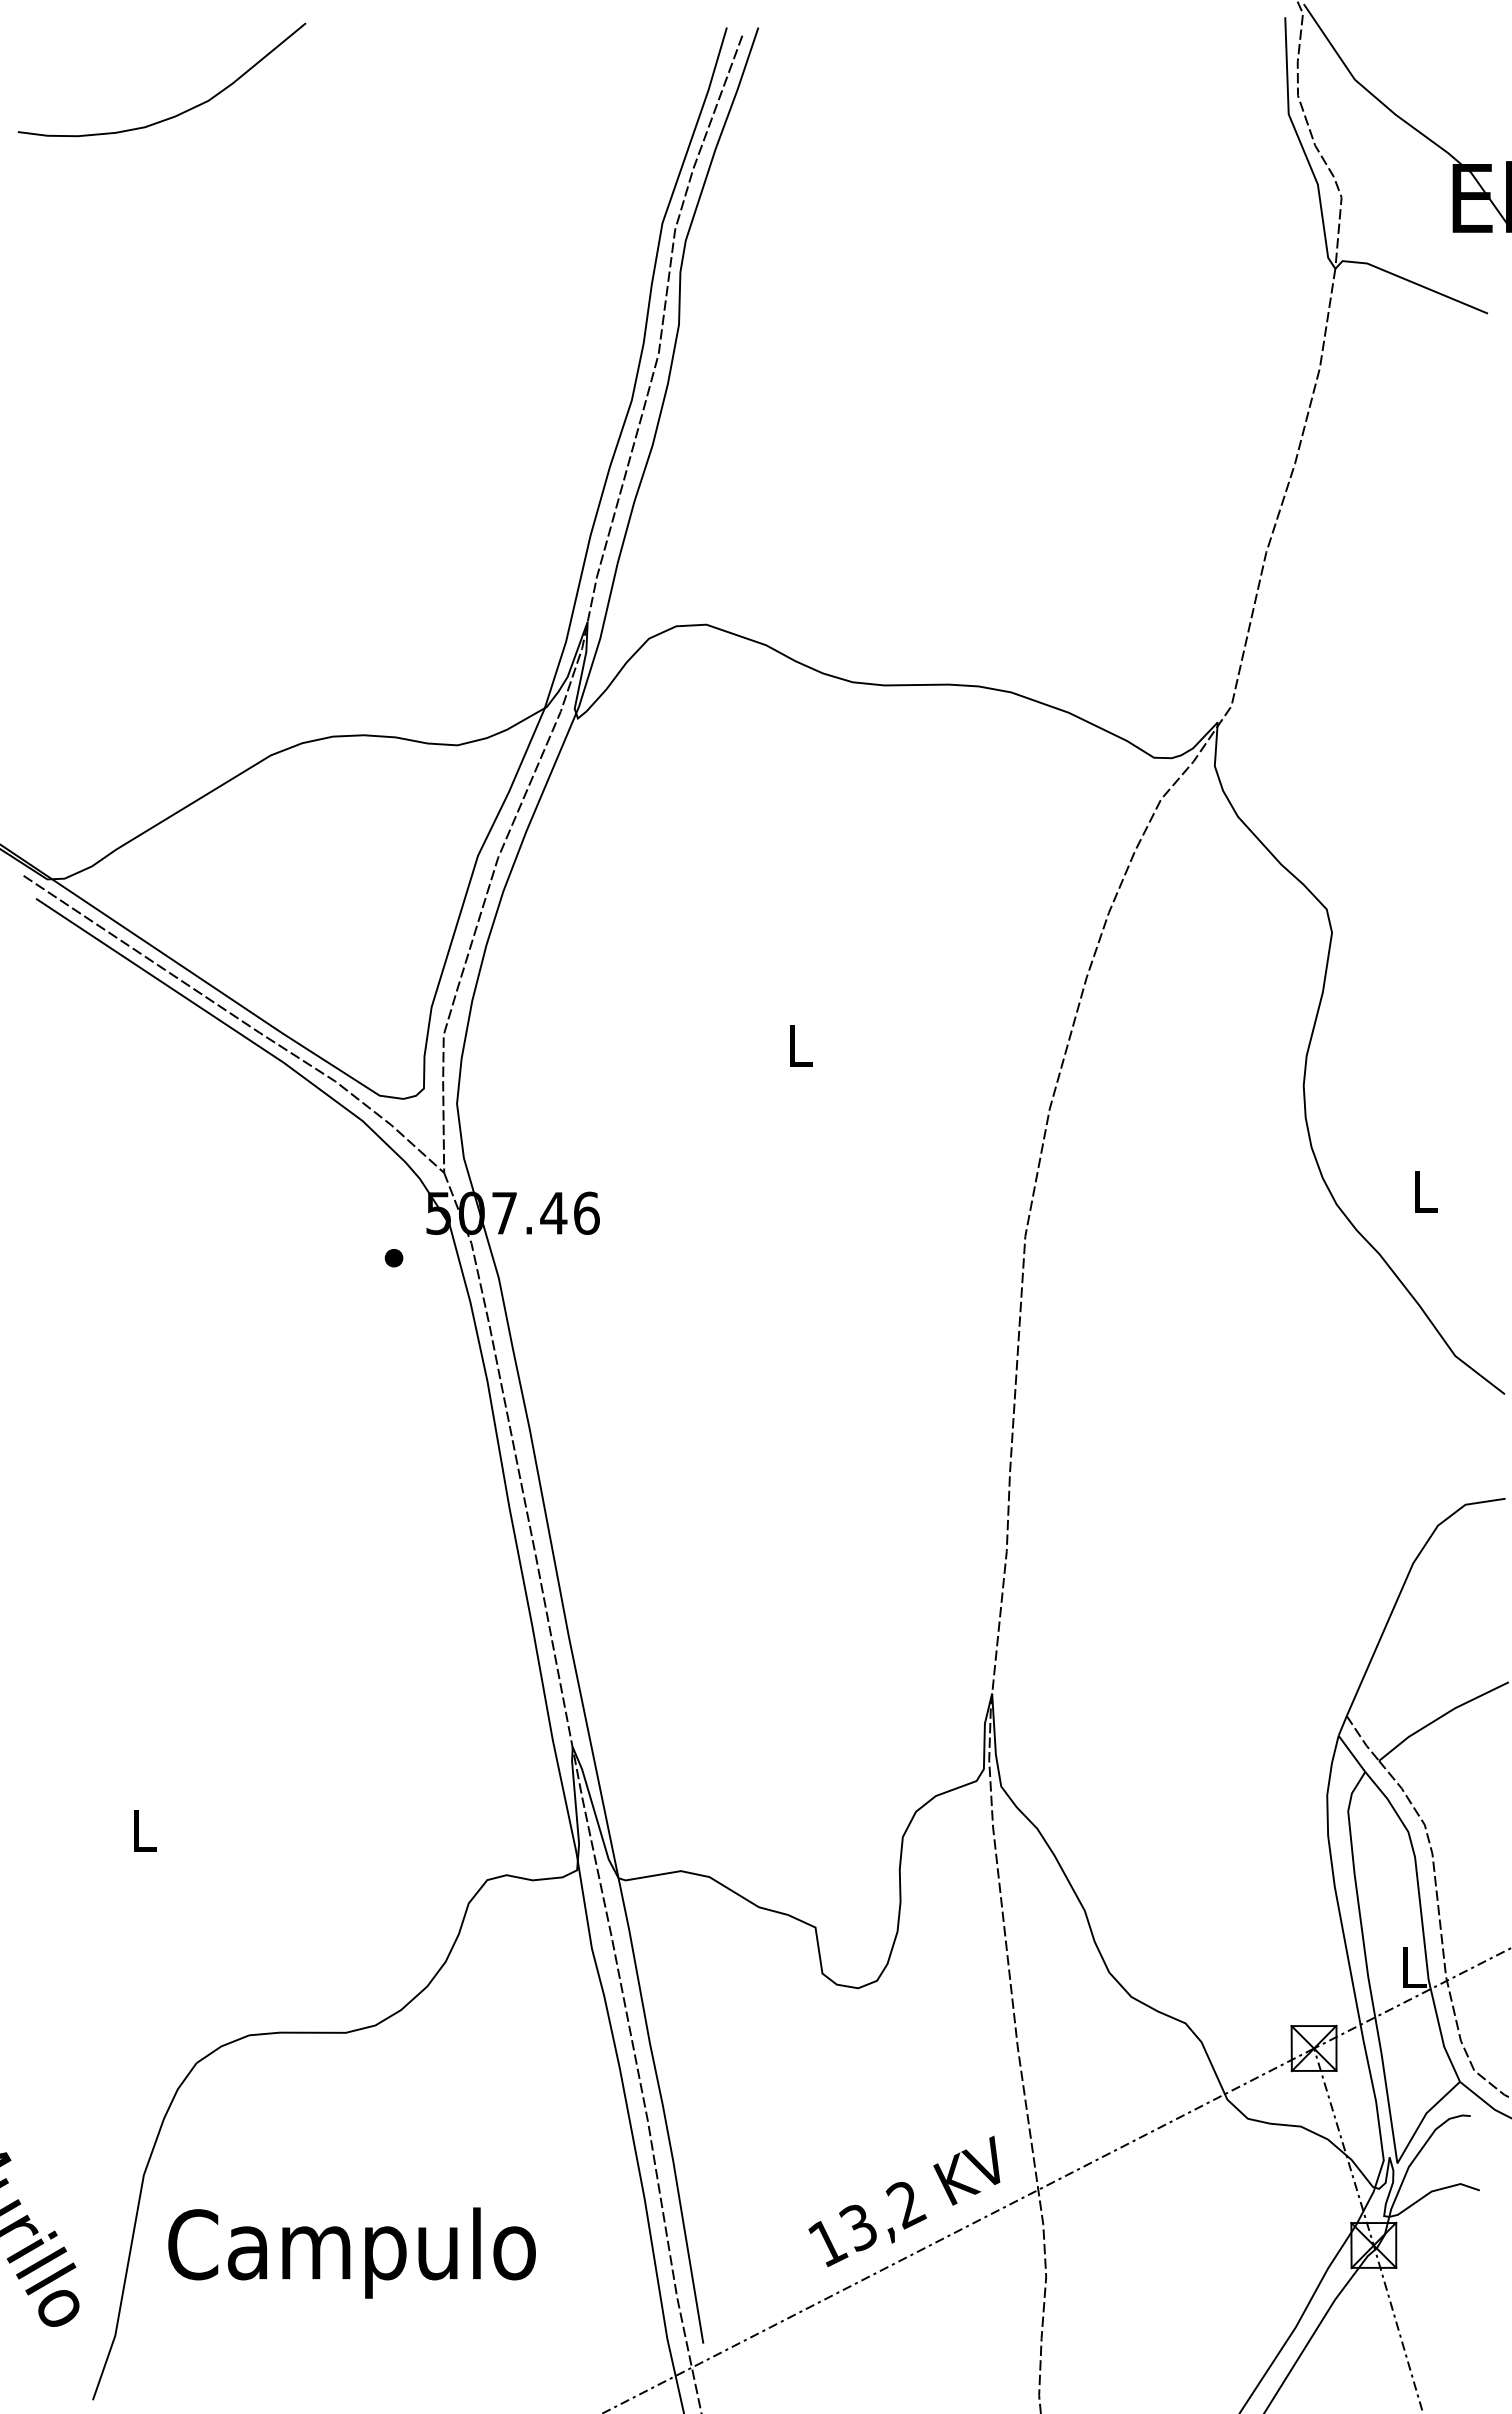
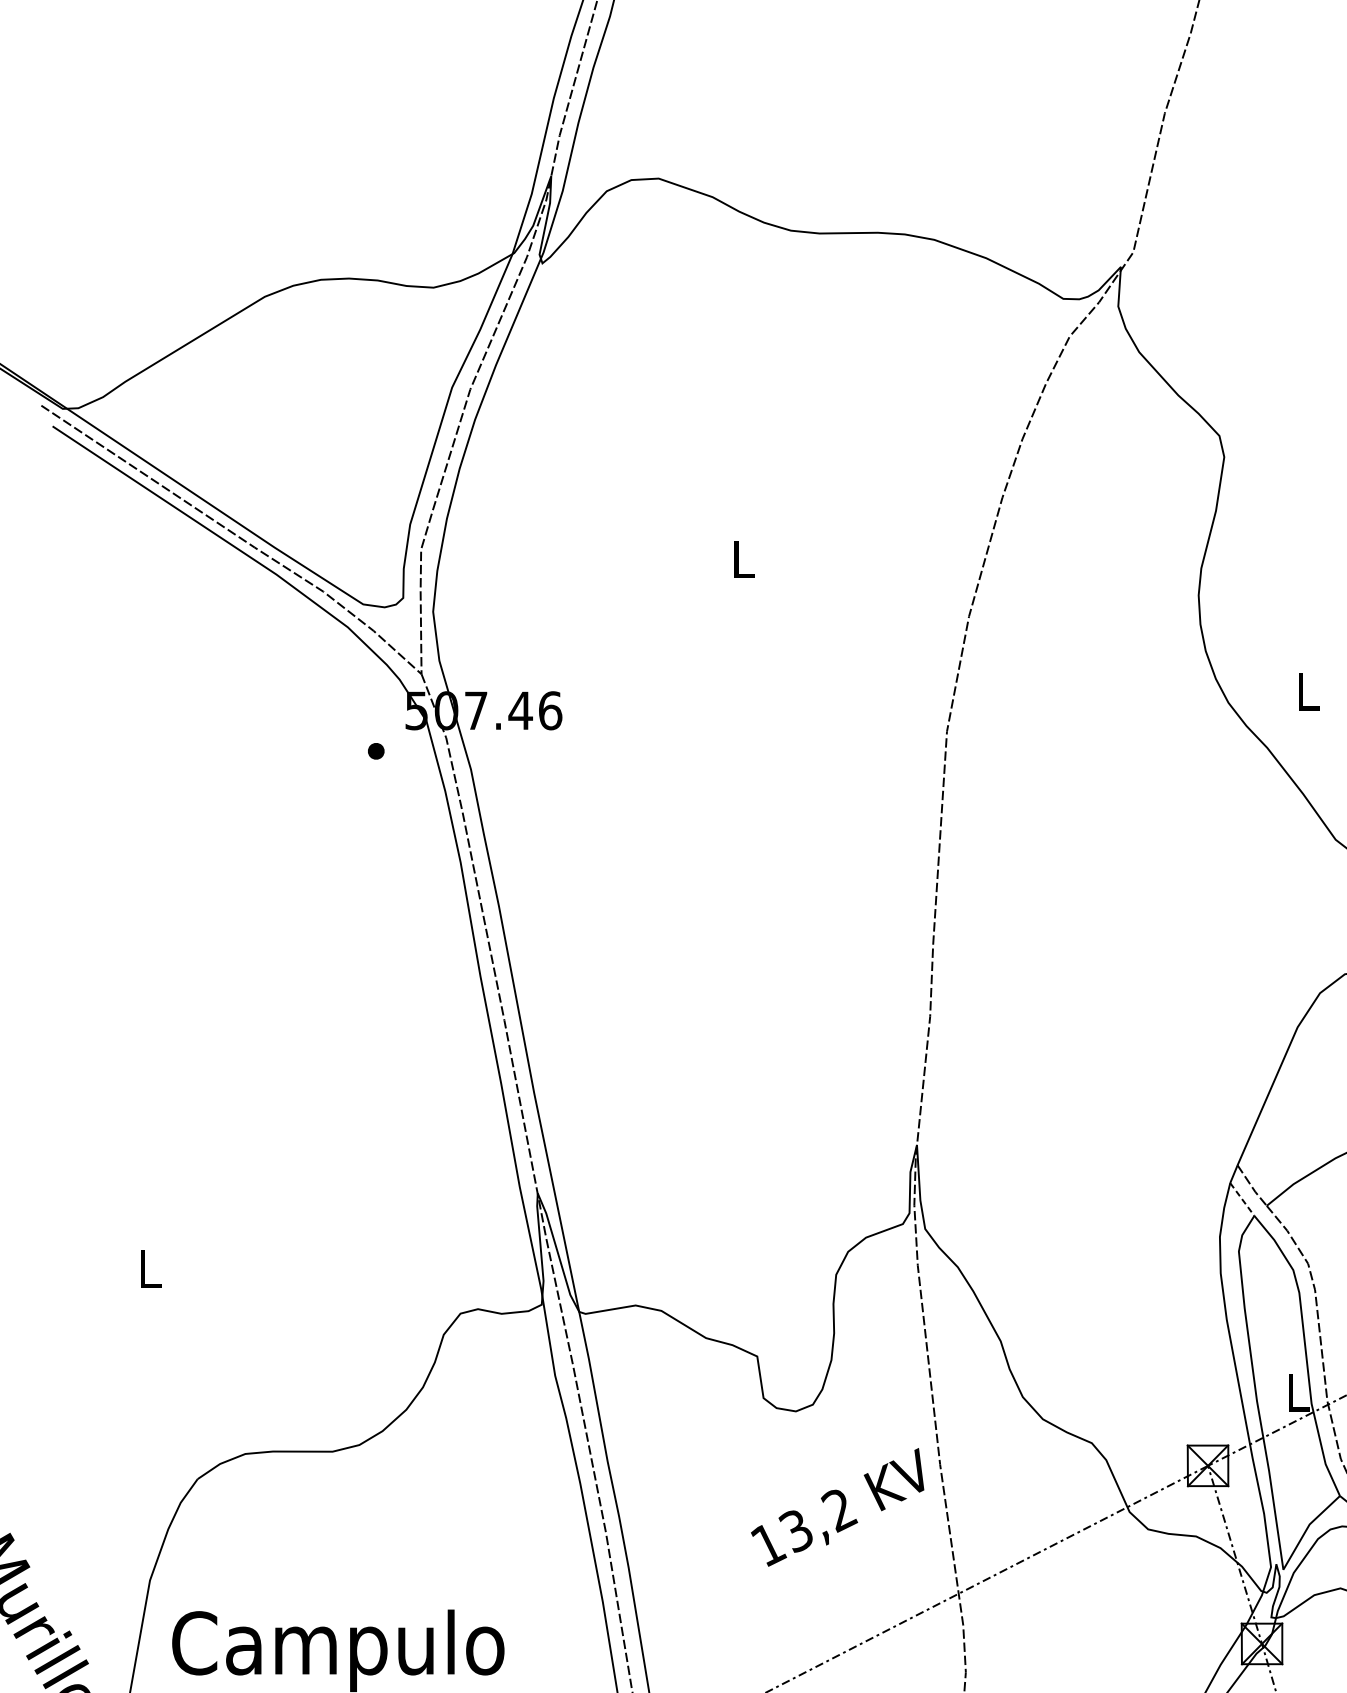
line: (1352, 1754) -> (1242, 1200), solid -> dashed
text: (904, 2200) -> (837, 1506), moved

